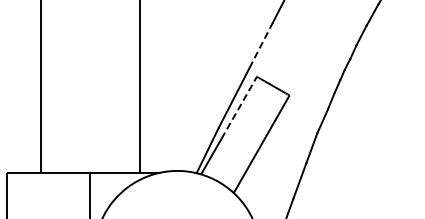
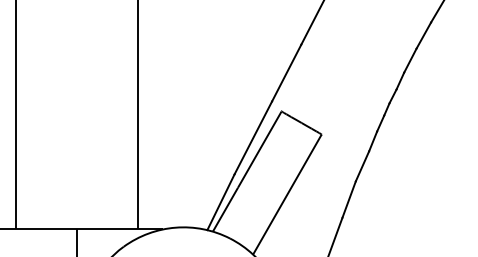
line: (261, 45) -> (287, 72), dashed -> solid
line: (239, 107) -> (260, 149), dashed -> solid

